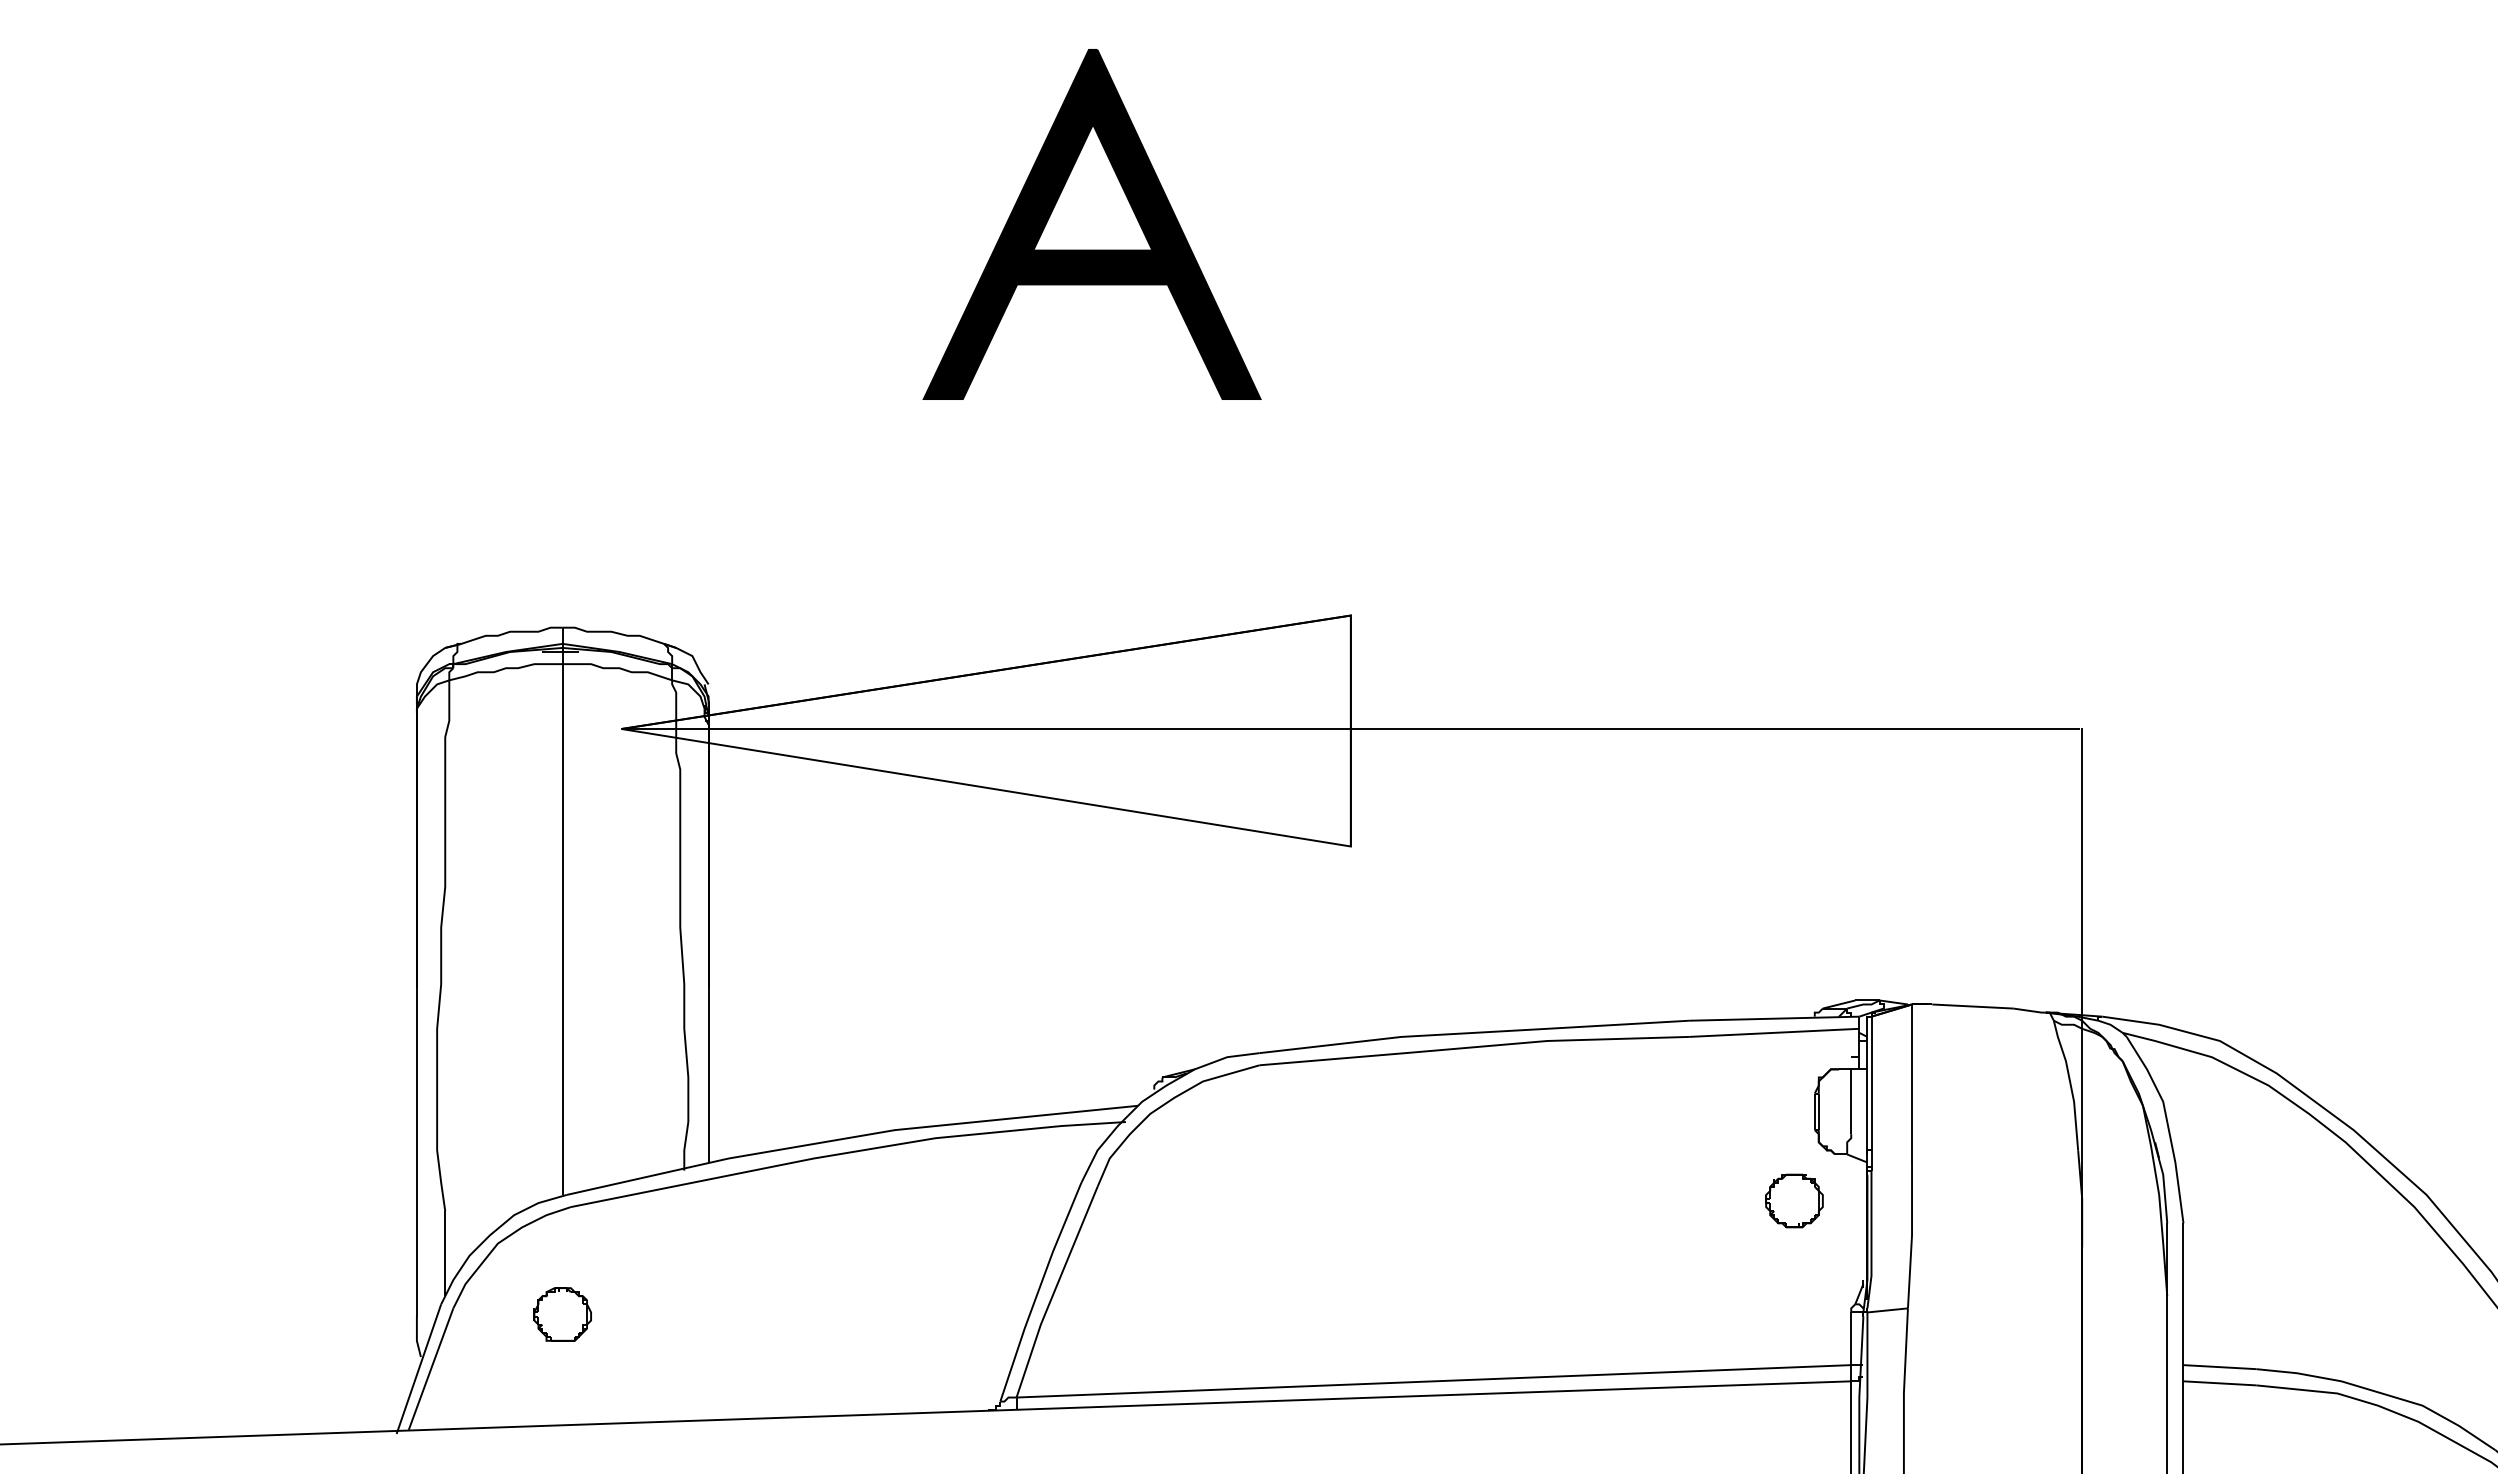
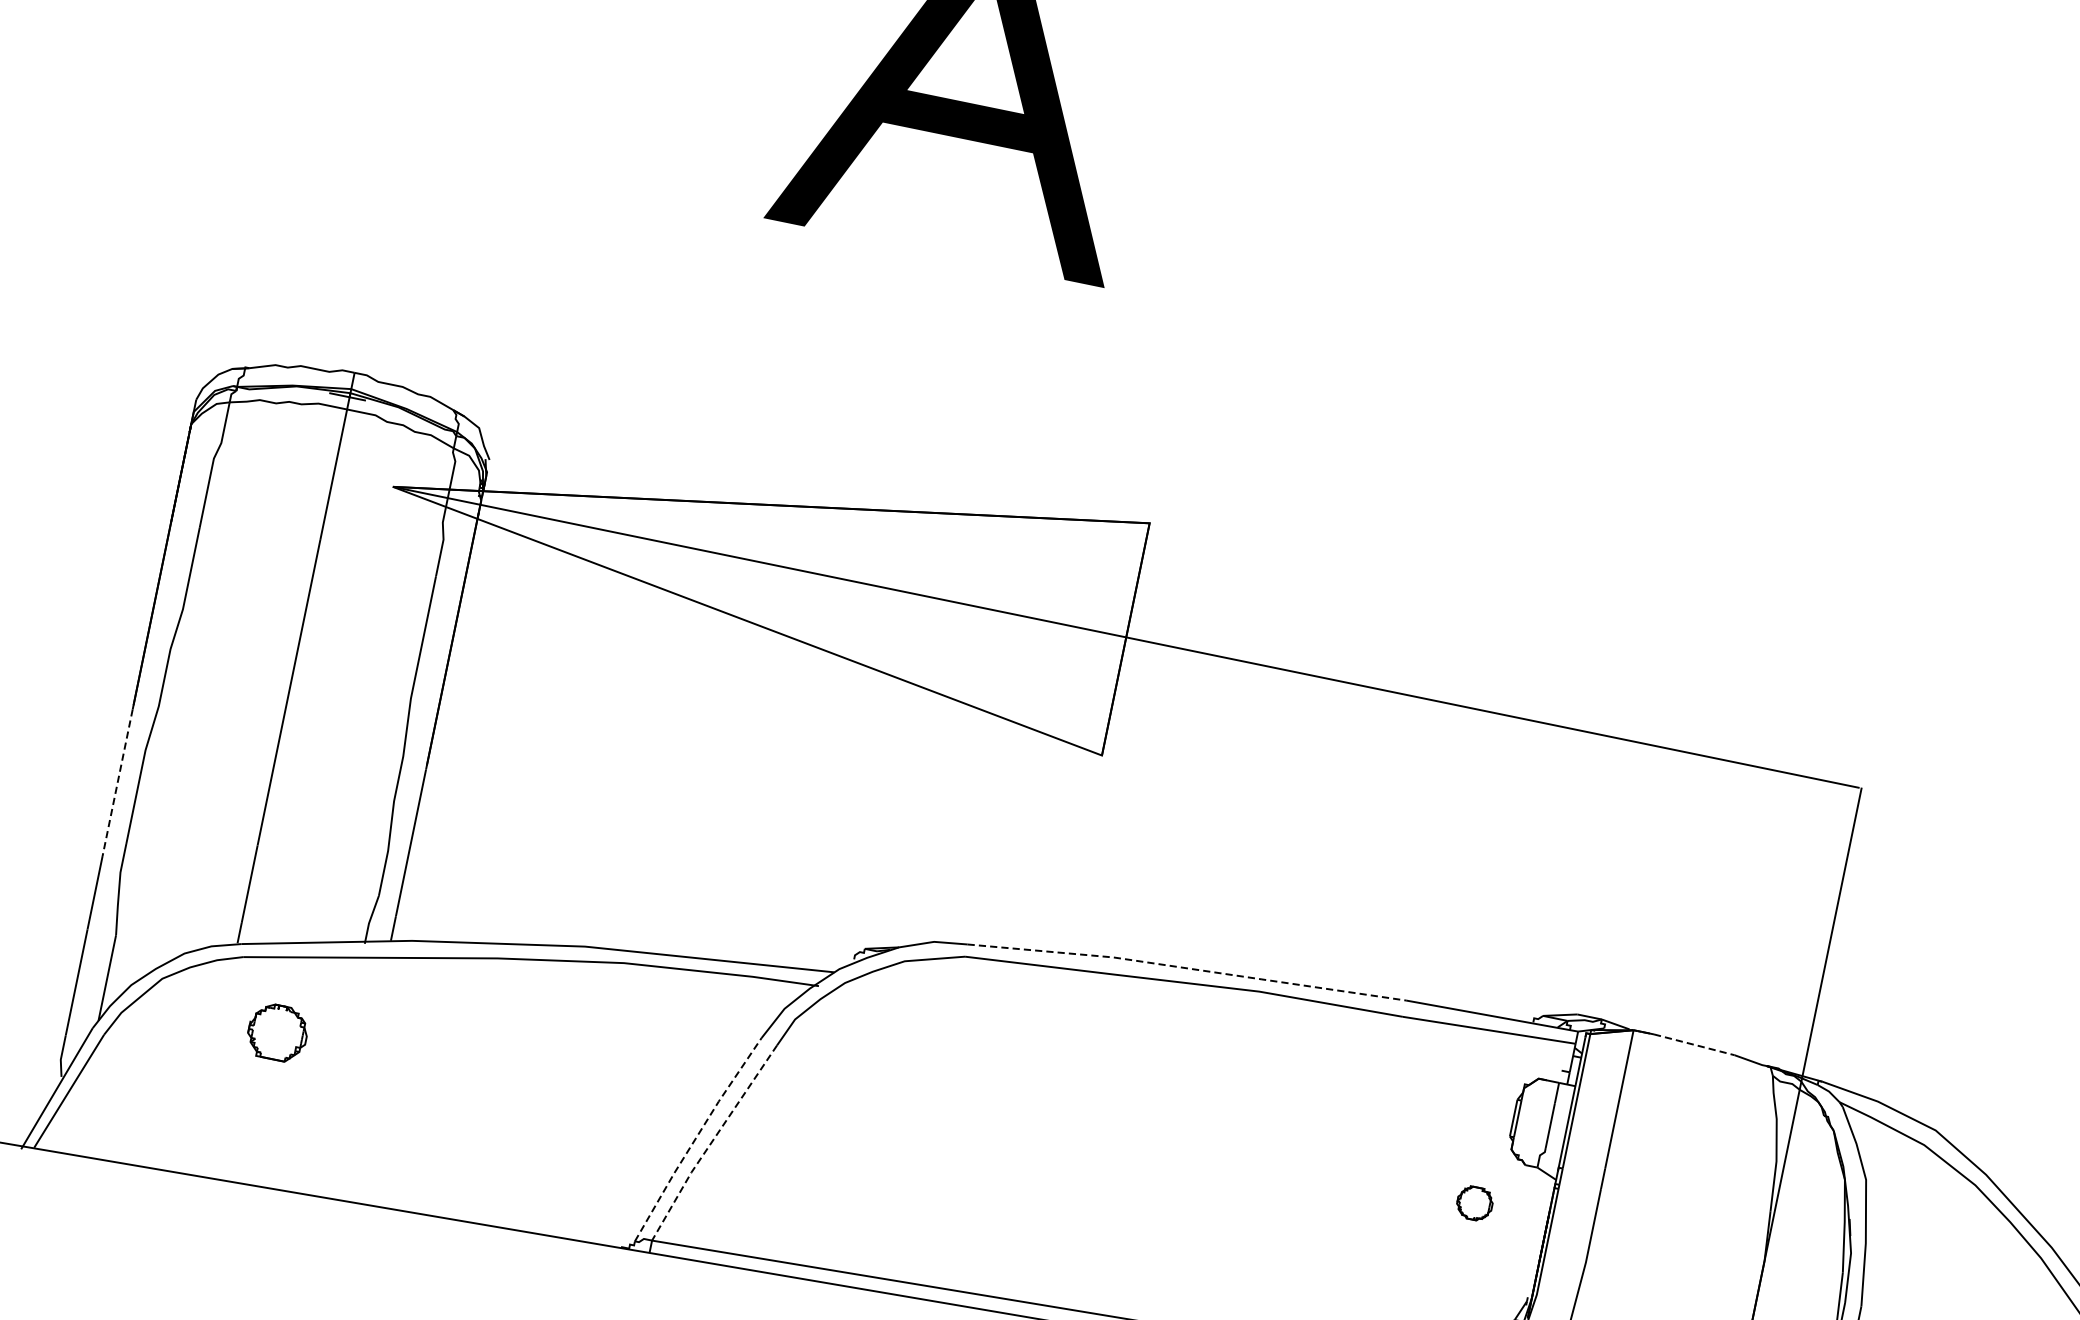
line: (1972, 1006) -> (1694, 1044), solid -> dashed
line: (1474, 1032) -> (1187, 968), solid -> dashed
line: (416, 1065) -> (117, 782), solid -> dashed
part: (1794, 1200) -> (1474, 1203), size x0.6
line: (1038, 1290) -> (696, 1137), solid -> dashed
line: (1054, 1291) -> (712, 1141), solid -> dashed
part: (562, 1314) -> (277, 1032), moved

